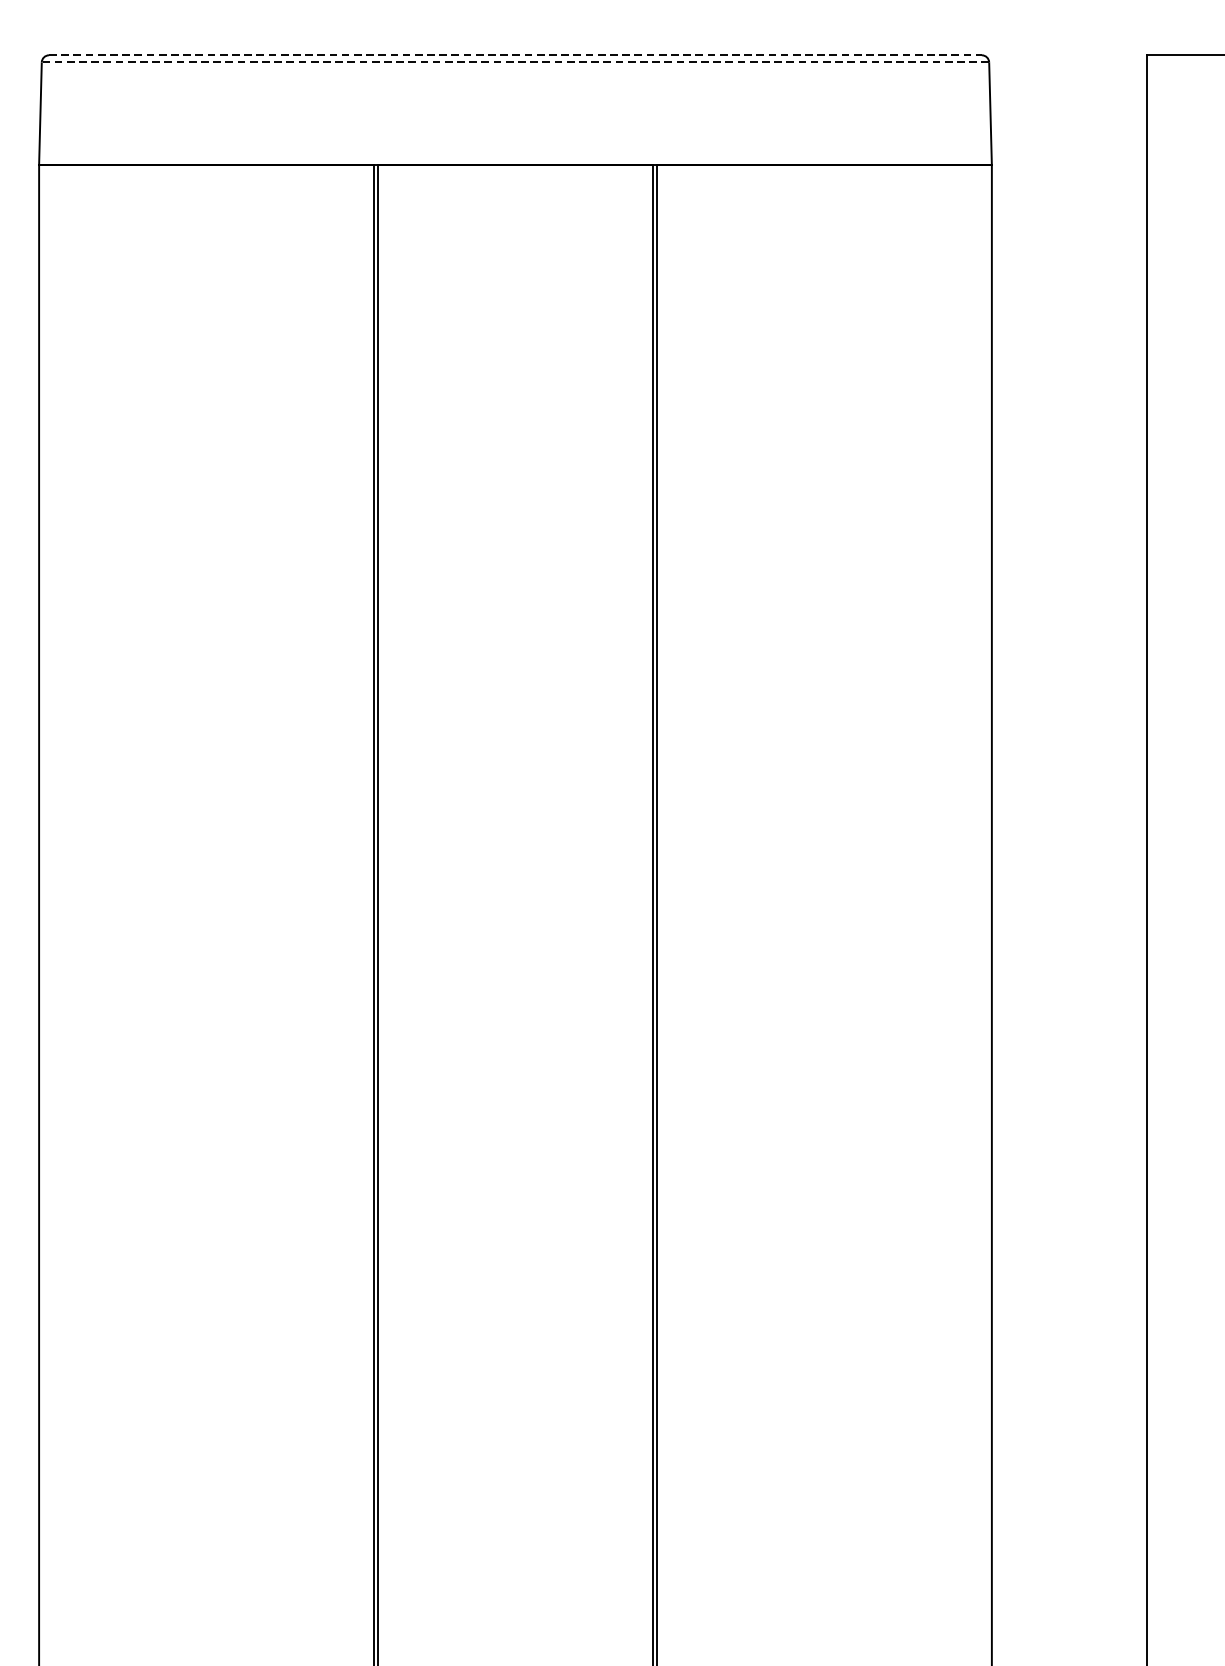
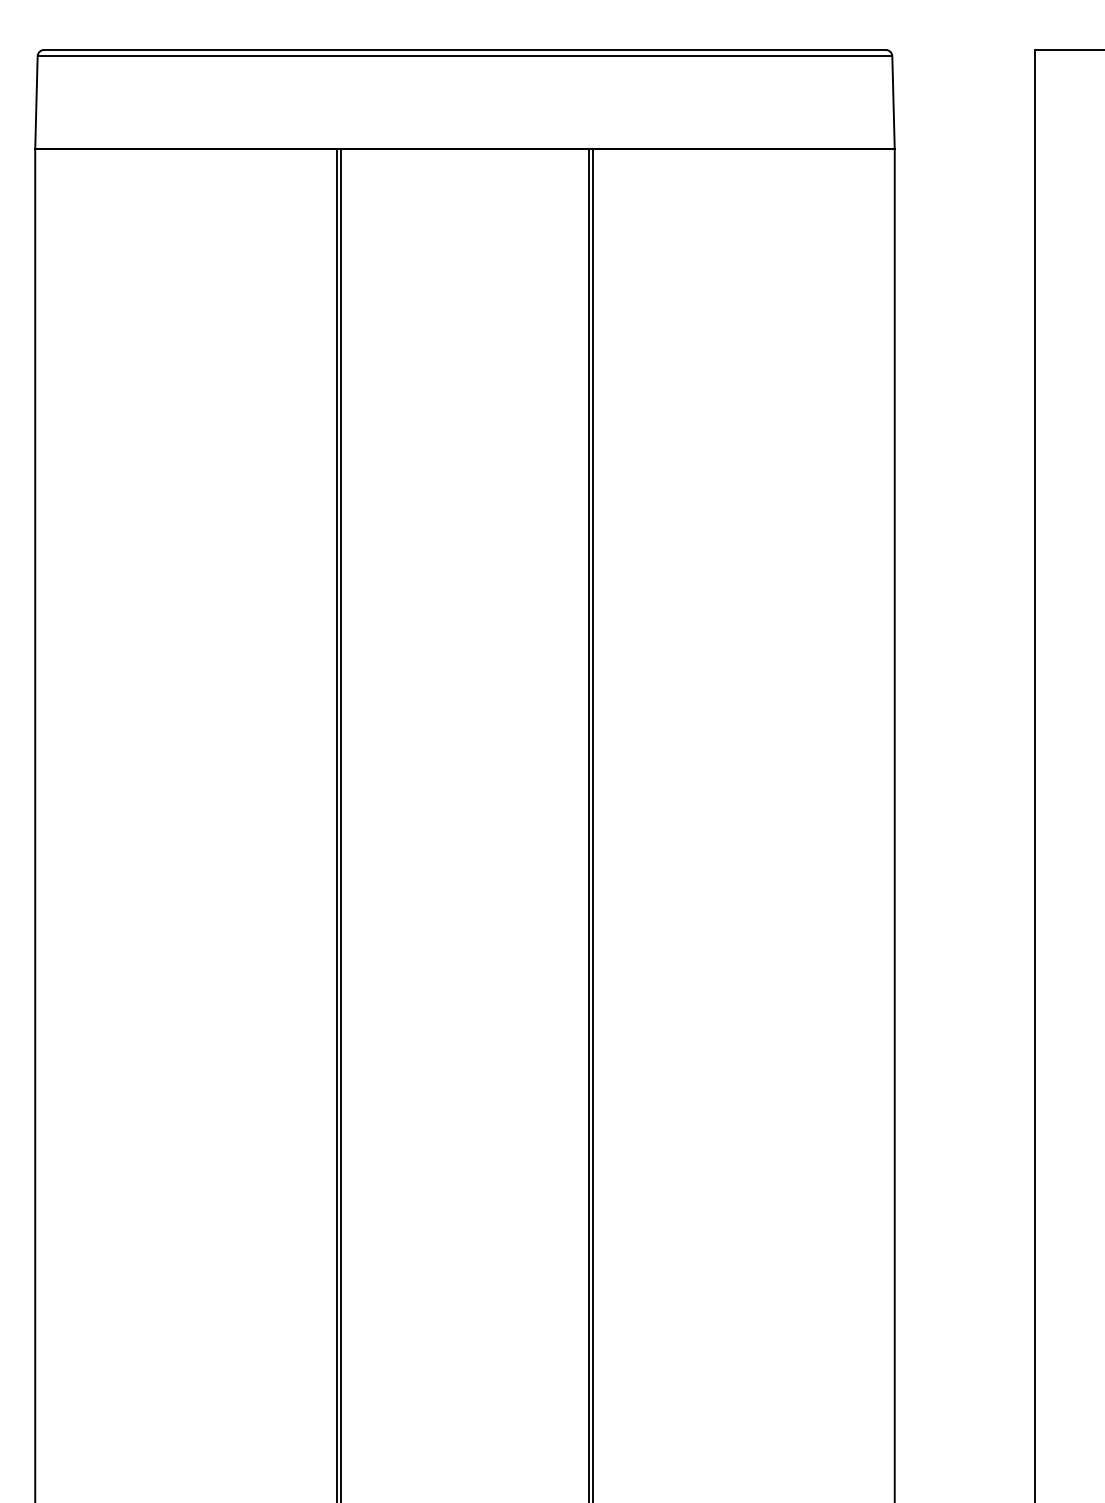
line: (514, 54) -> (464, 49), dashed -> solid
line: (514, 62) -> (464, 56), dashed -> solid

